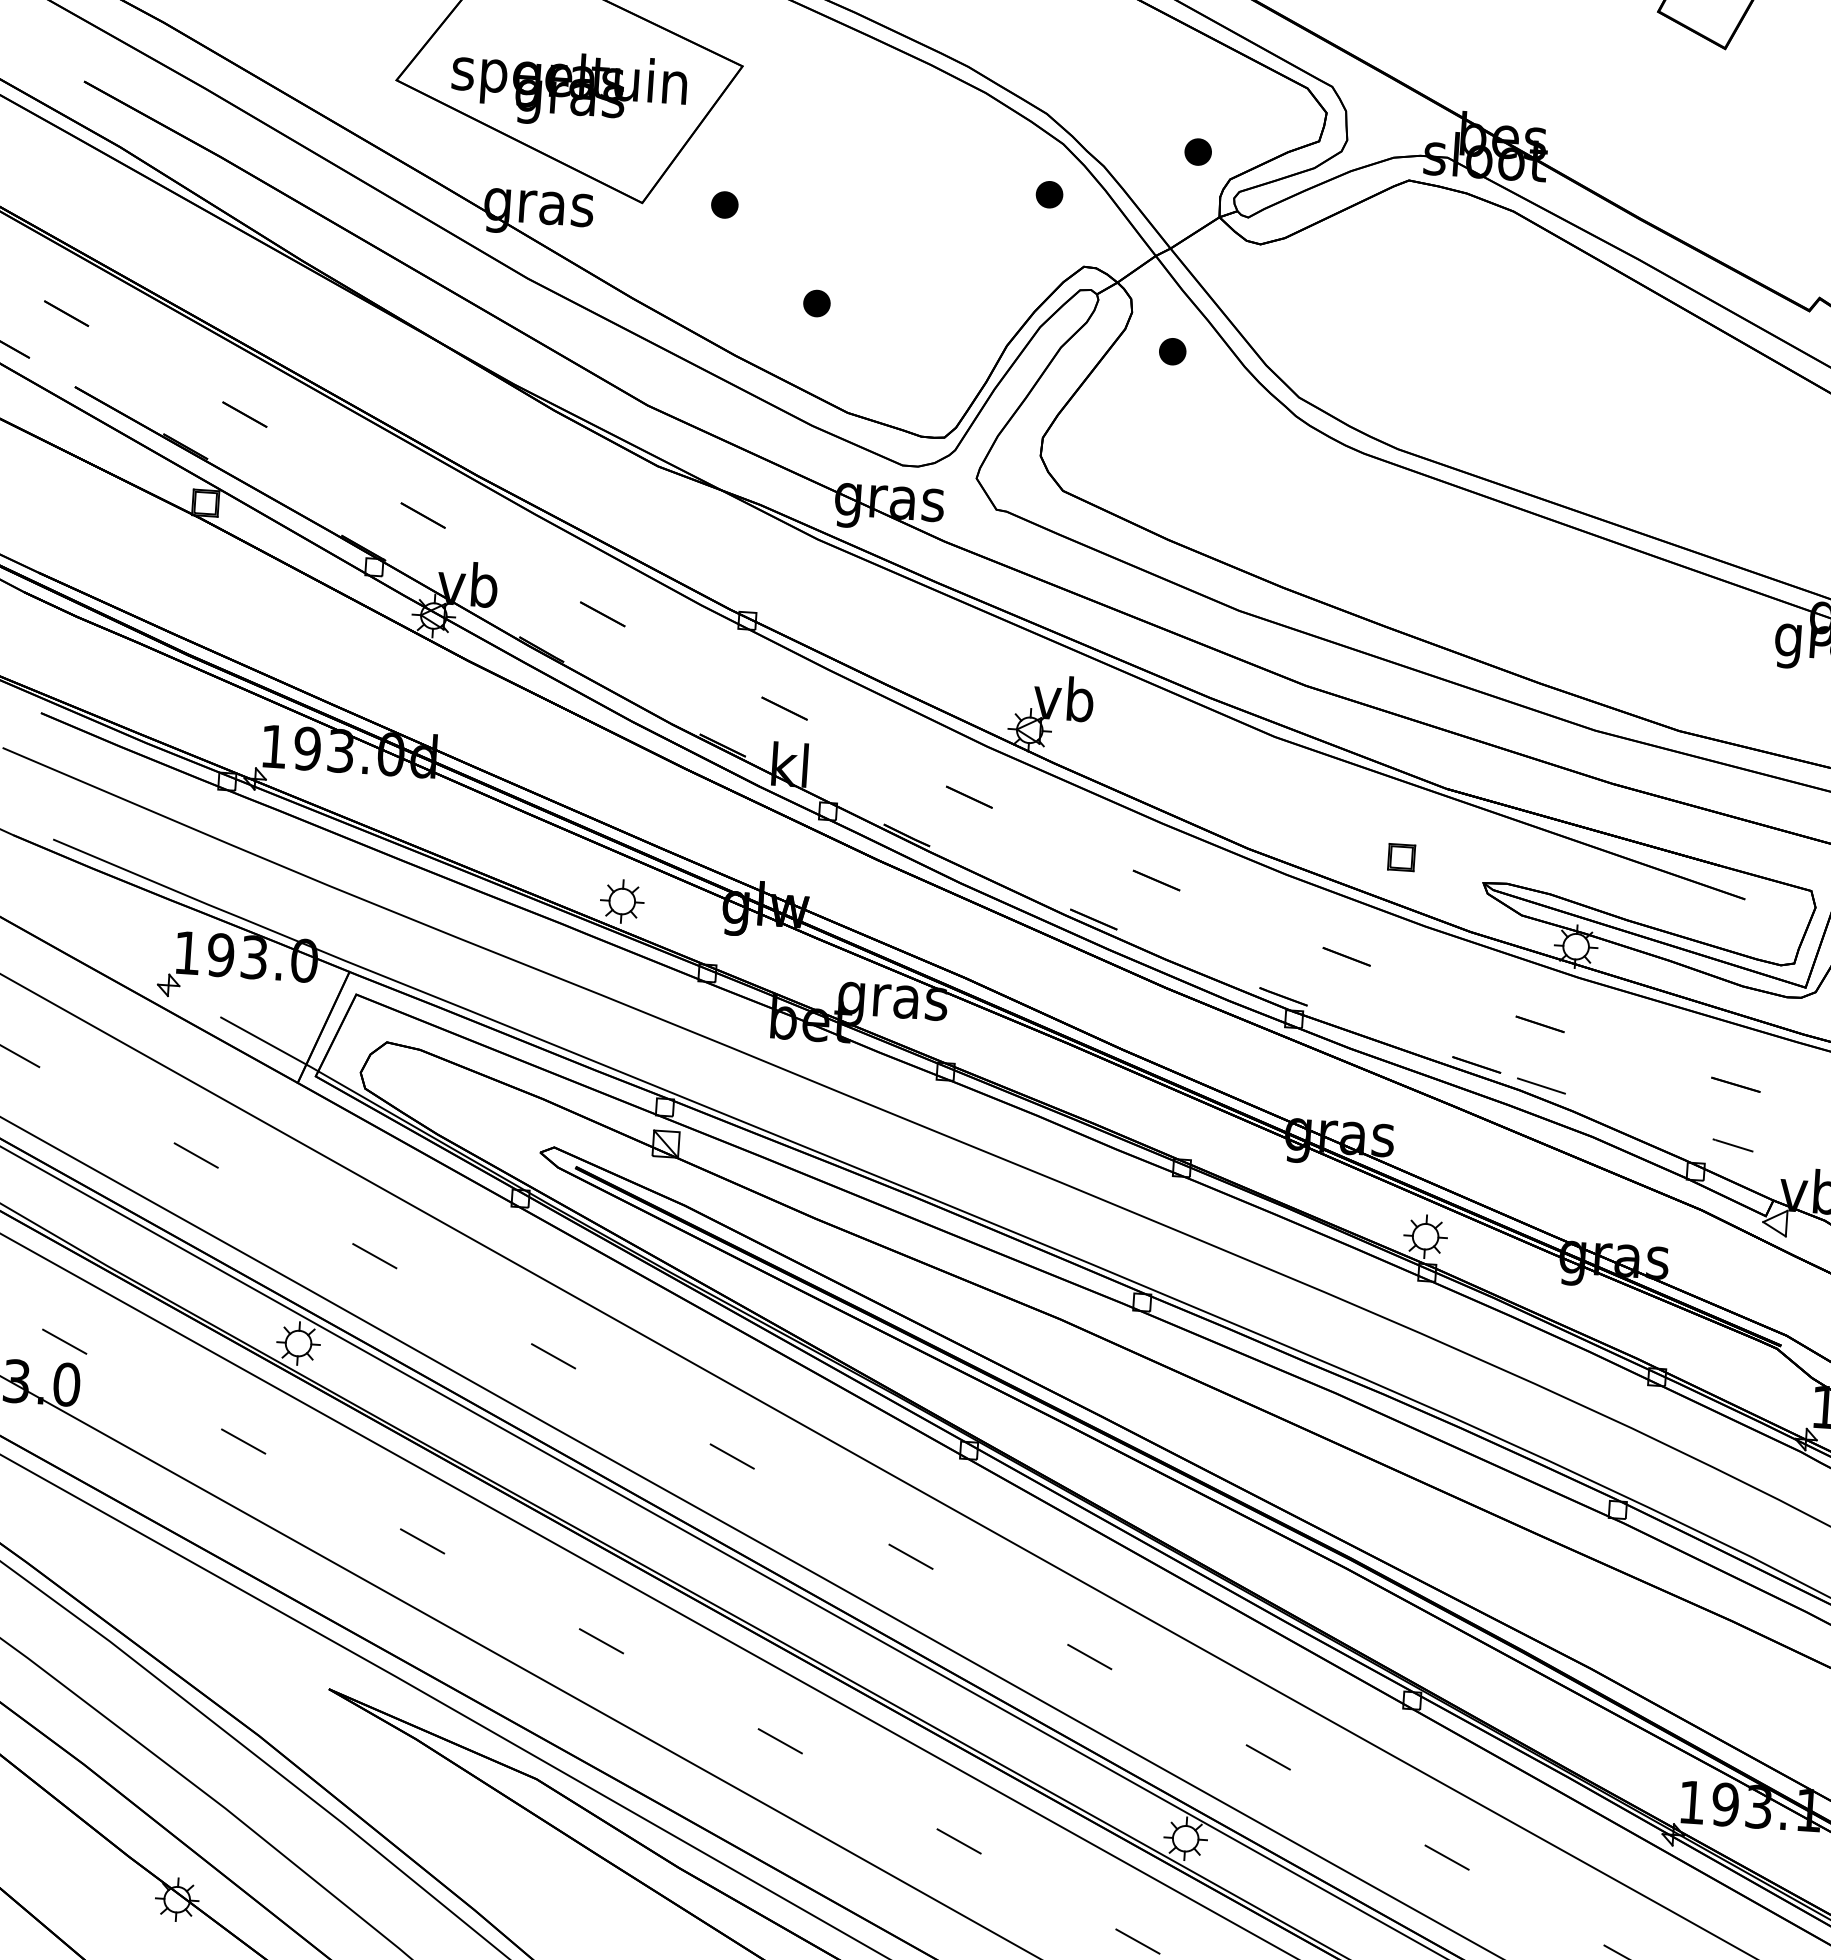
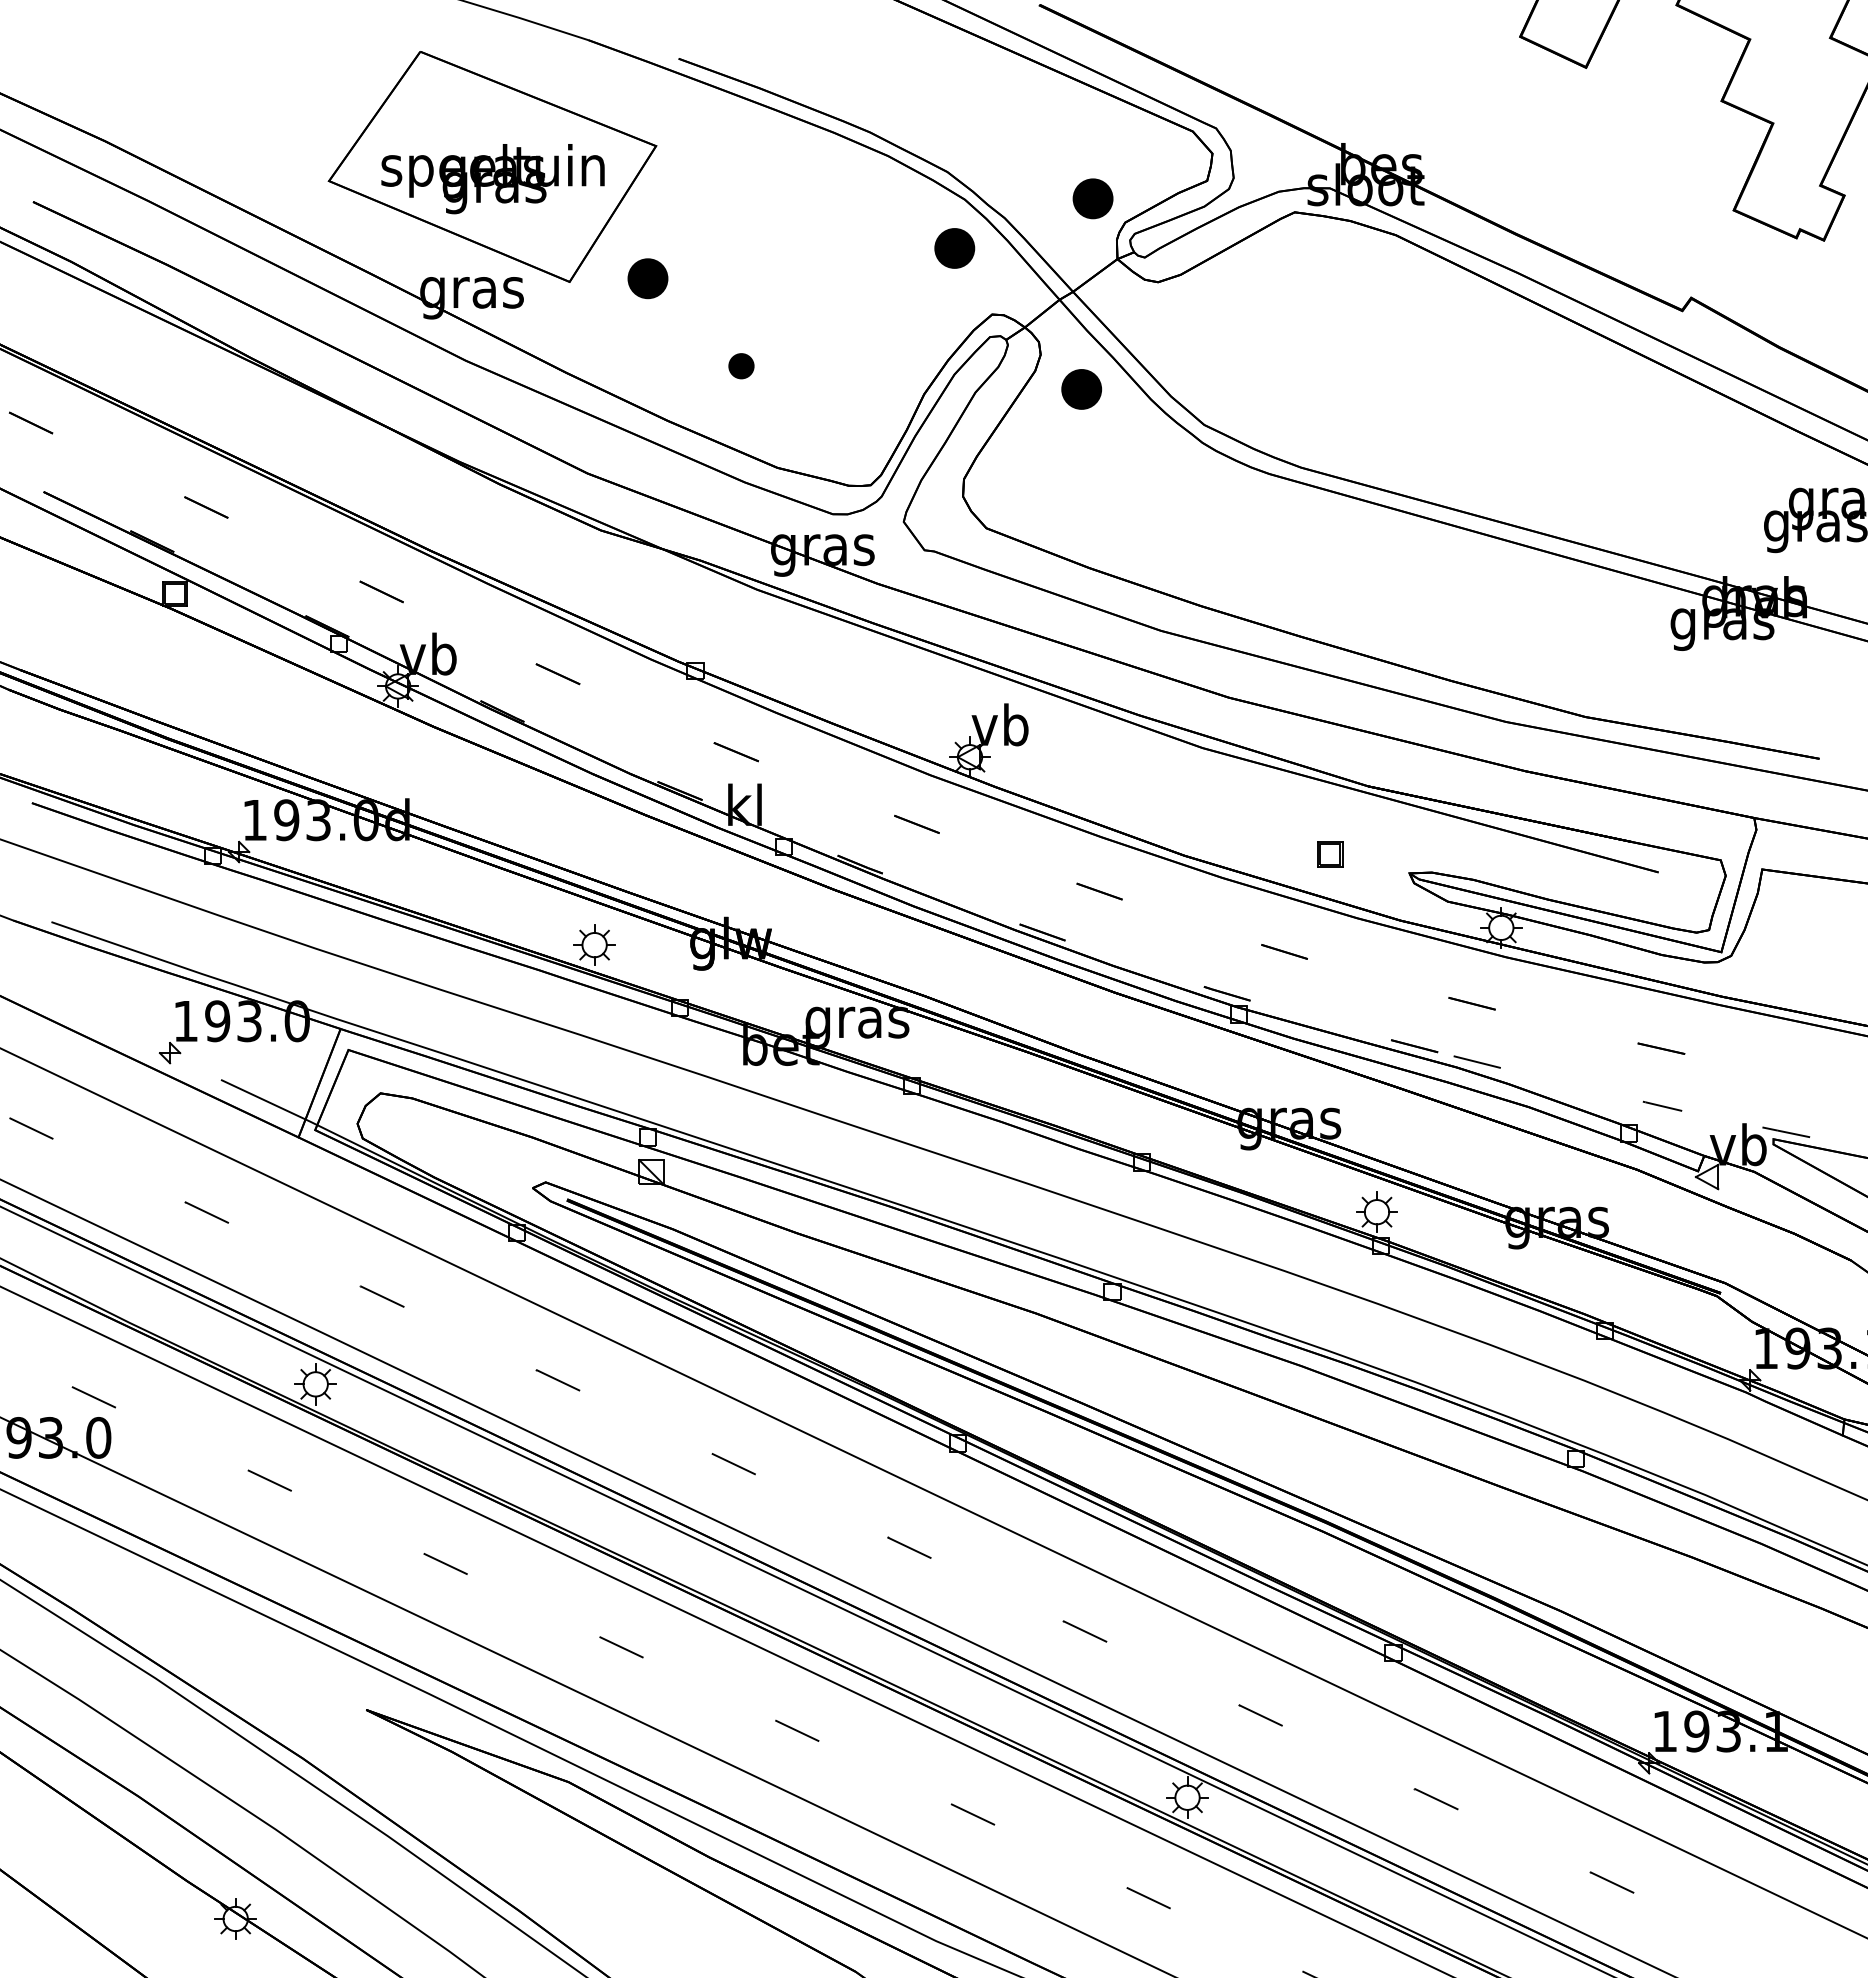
part: (1198, 151) -> (1093, 198), size x1.6
part: (1050, 194) -> (955, 248), size x1.6
part: (724, 204) -> (647, 278), size x1.6
part: (1172, 351) -> (1081, 389), size x1.6

